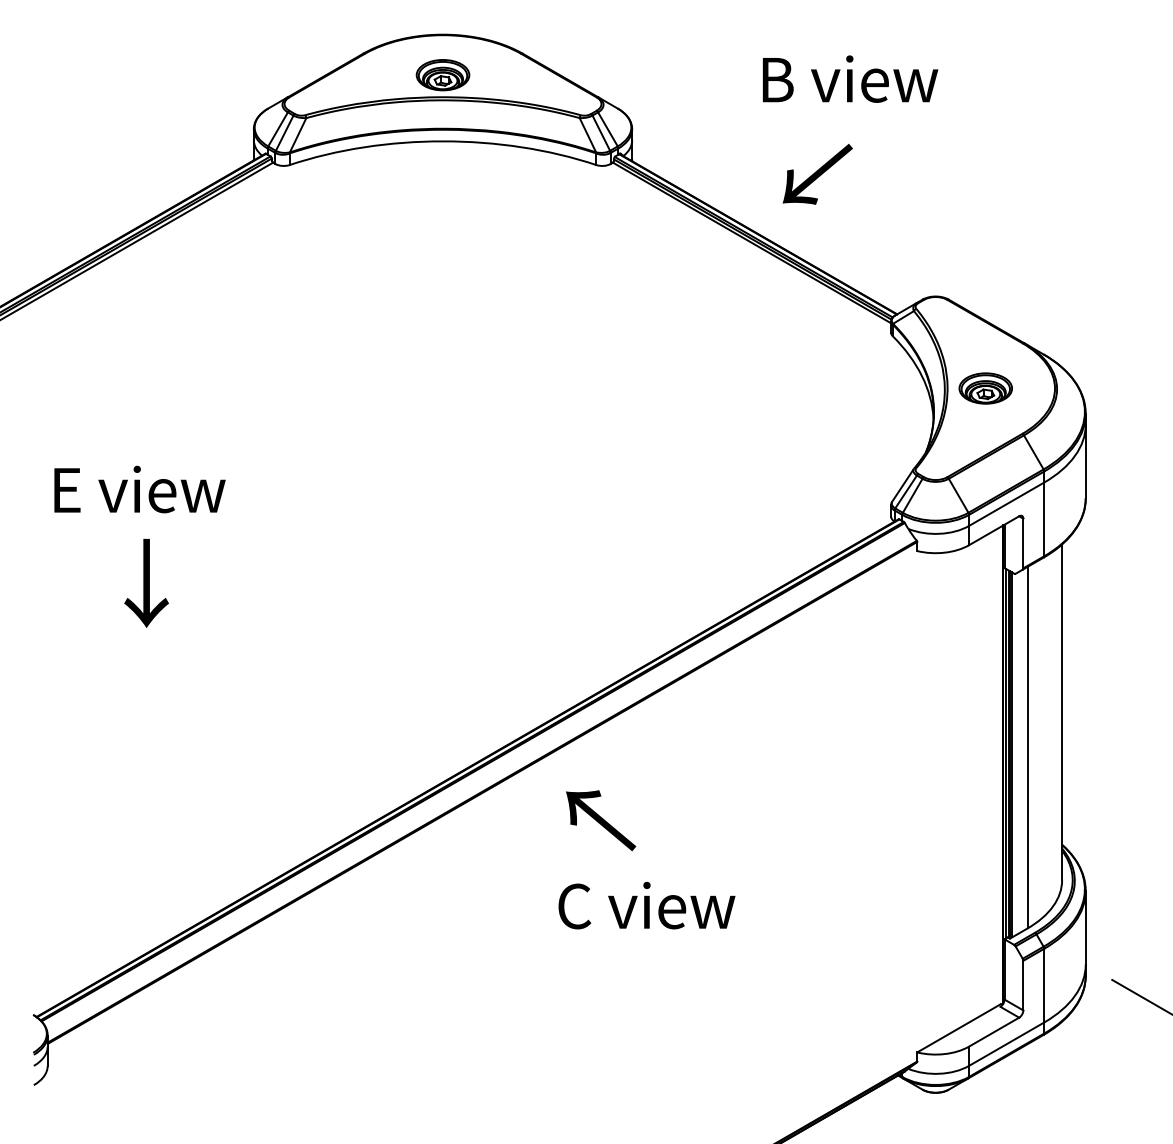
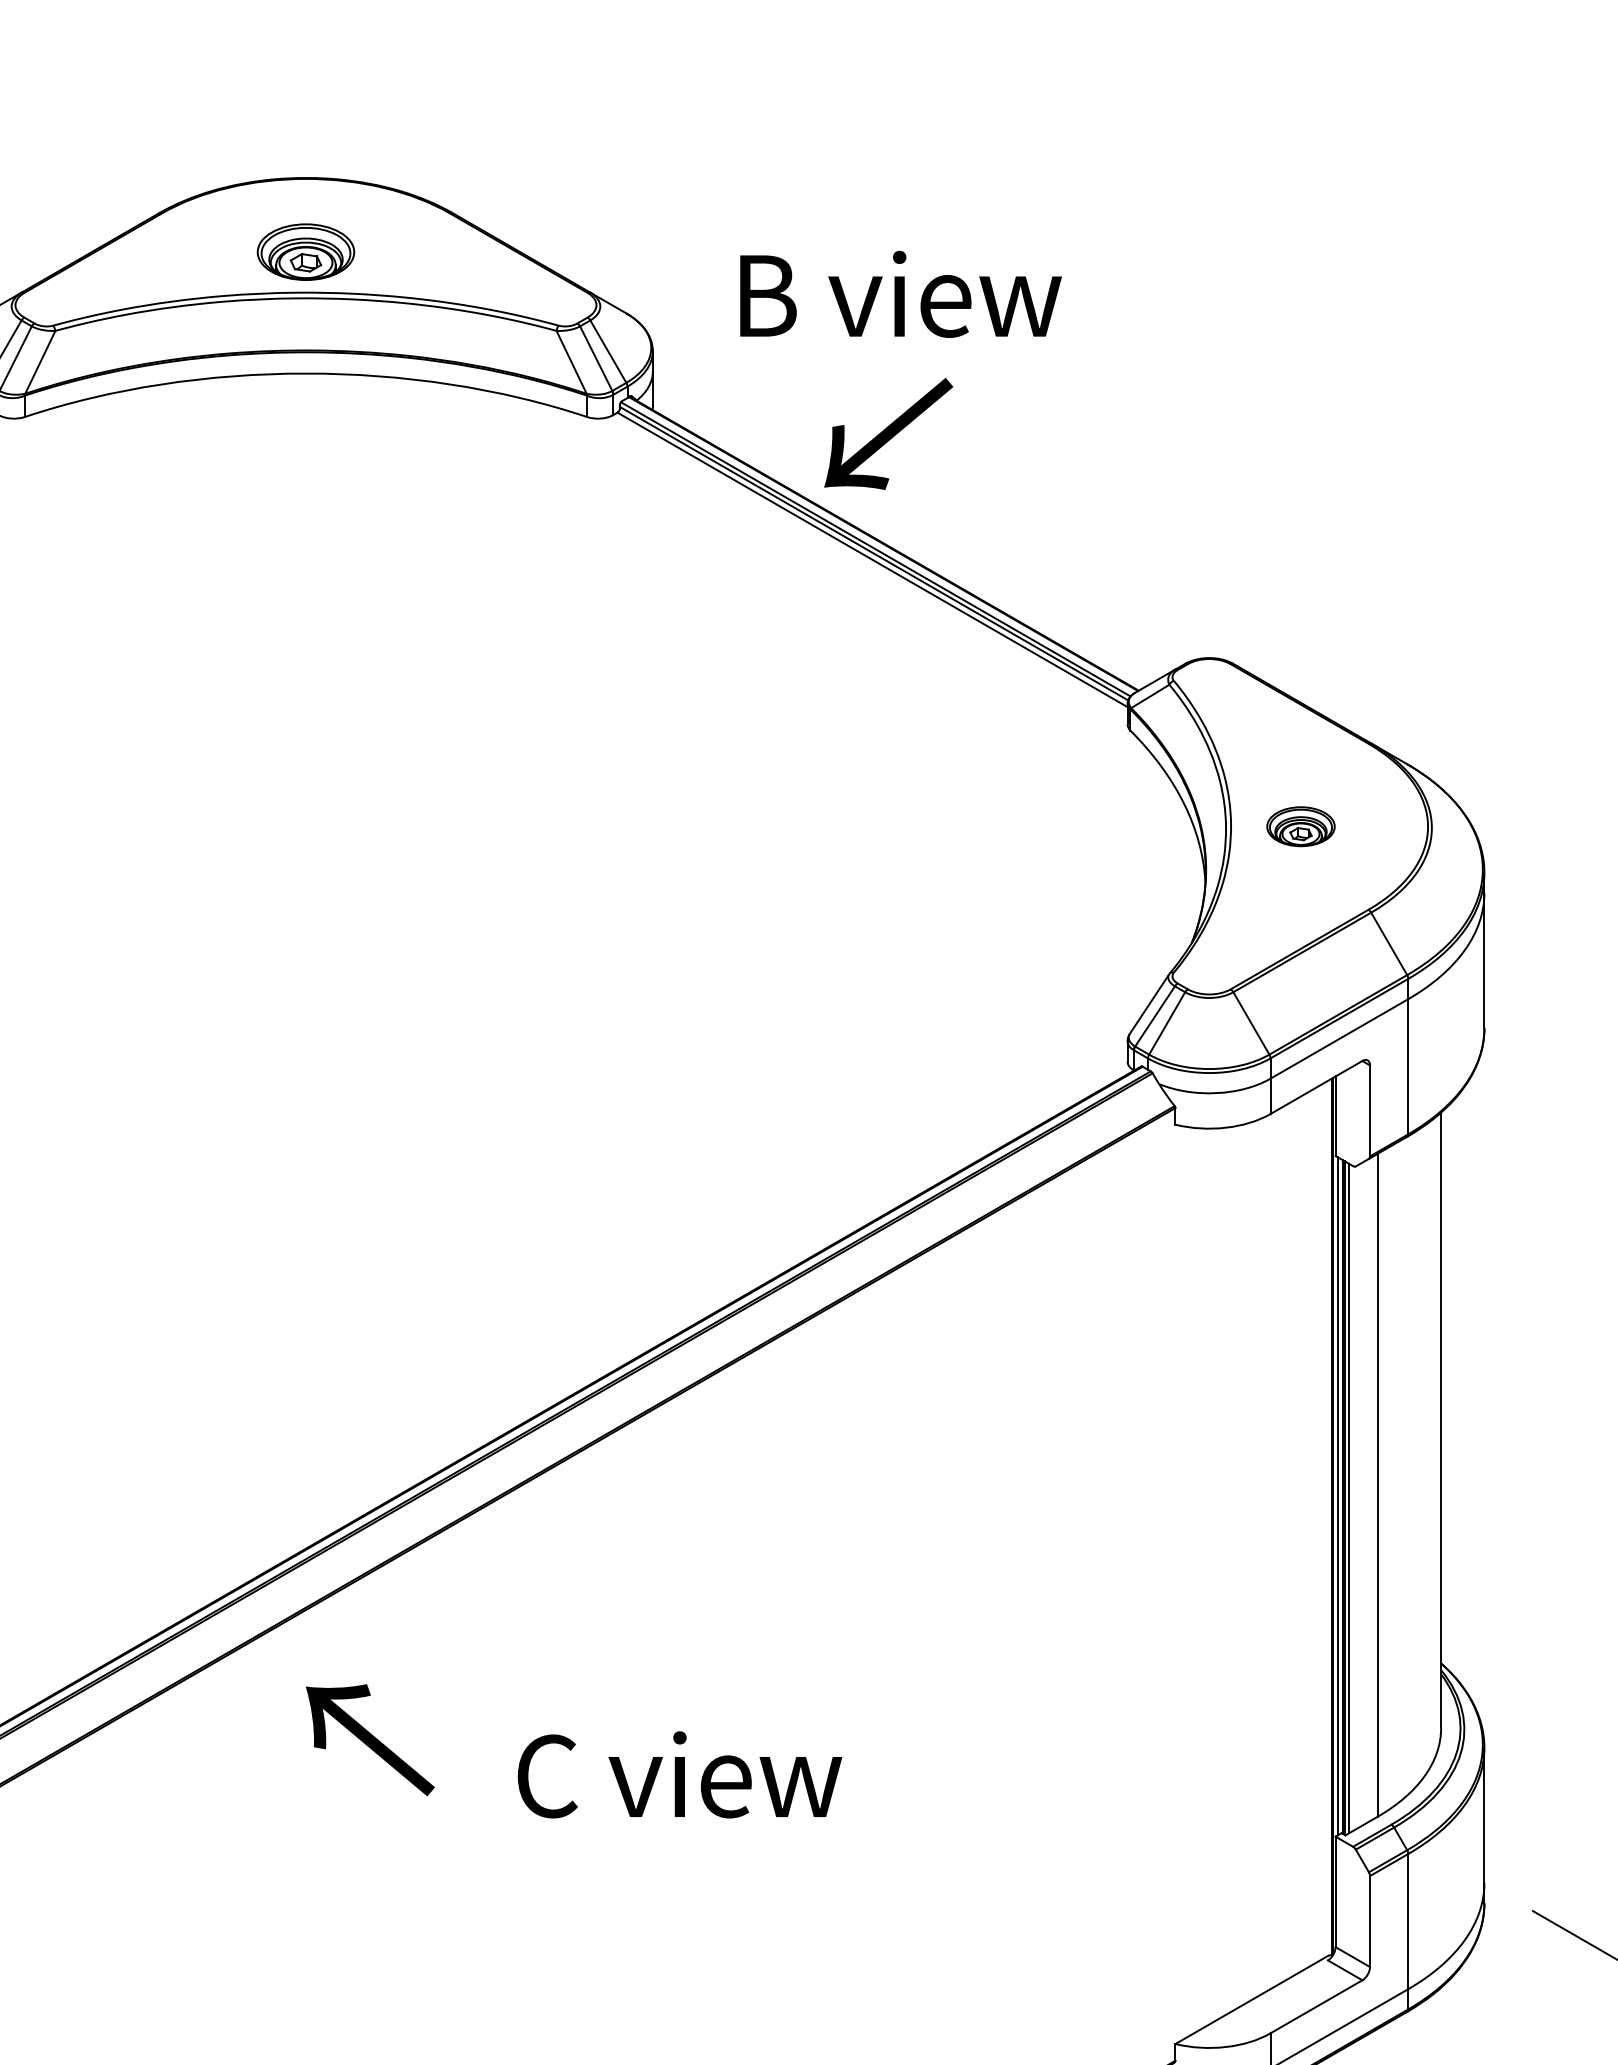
text: (850, 78) -> (900, 293), moved
text: (817, 174) -> (888, 434), moved
part: (985, 388) -> (1300, 826), size x0.7
text: (601, 820) -> (371, 1739), moved

